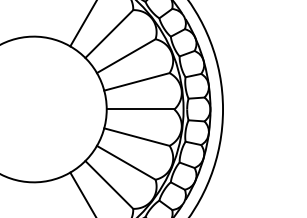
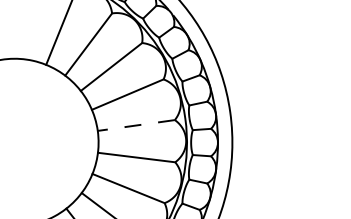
line: (140, 109) -> (136, 125), solid -> dashed

